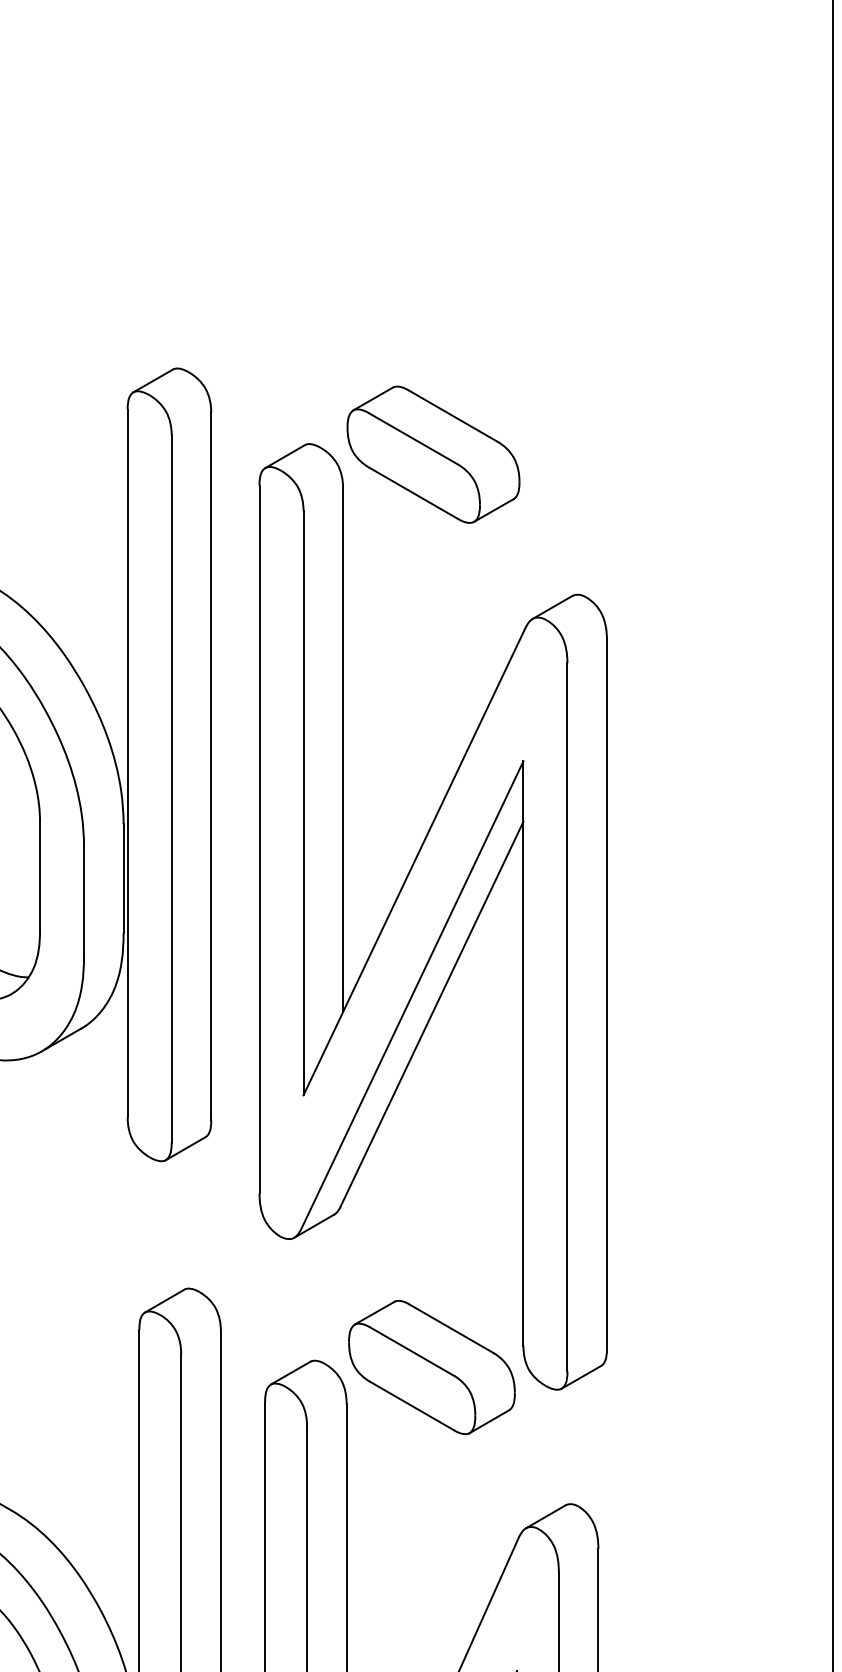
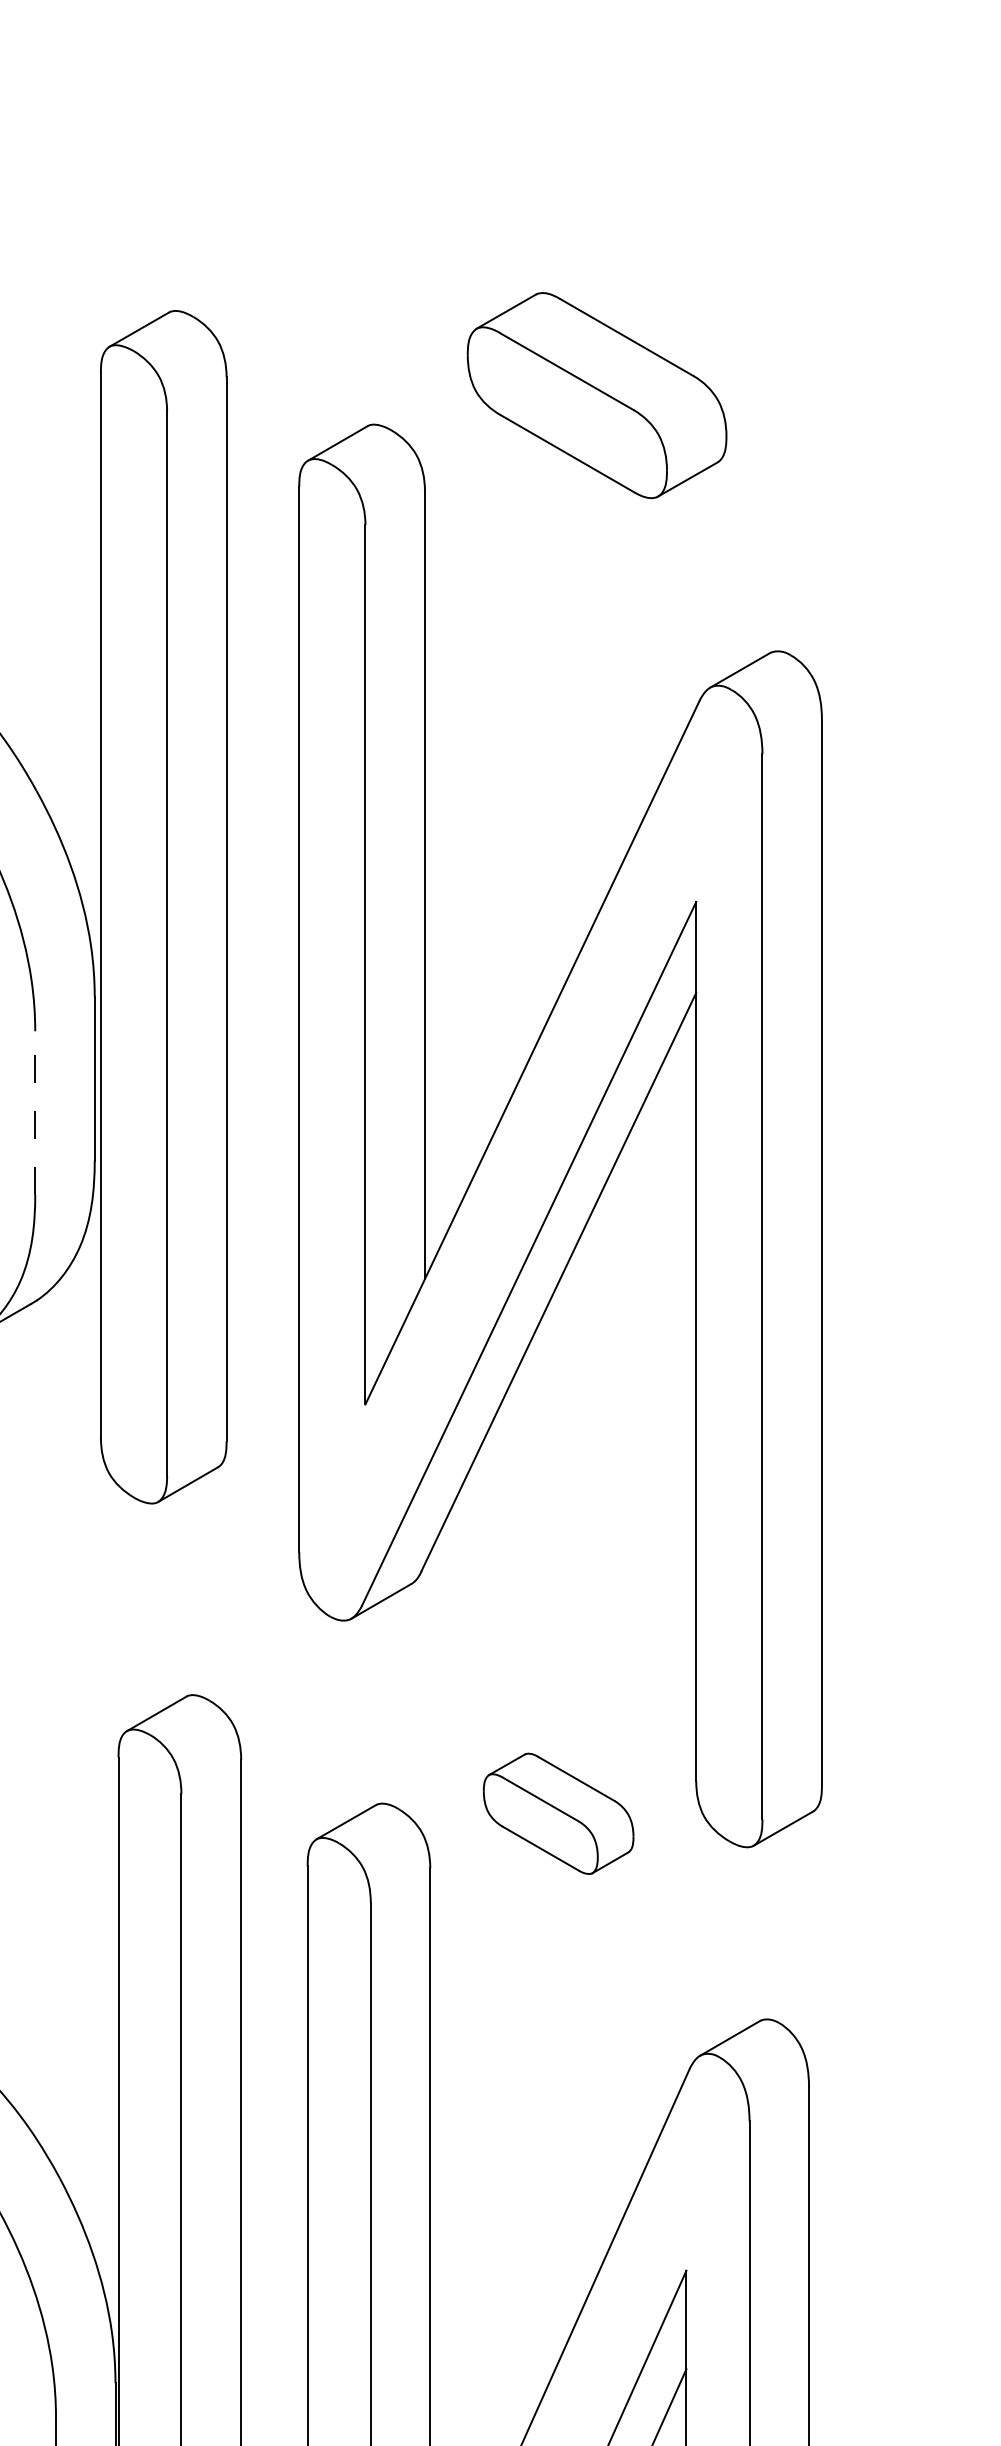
part: (433, 454) -> (597, 395), moved
line: (84, 901) -> (35, 1112), solid -> dashed
part: (431, 1367) -> (557, 1813), size x0.6

